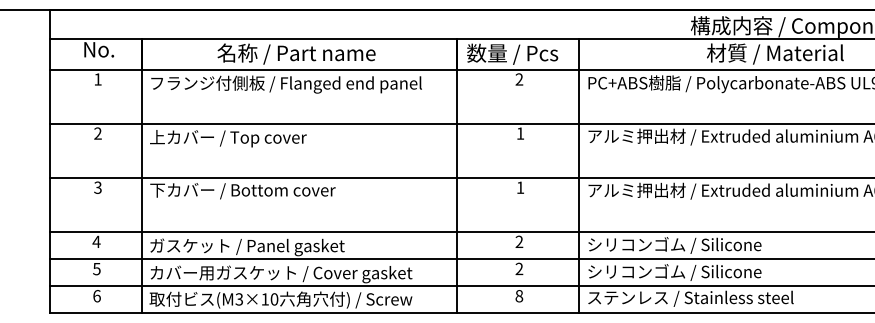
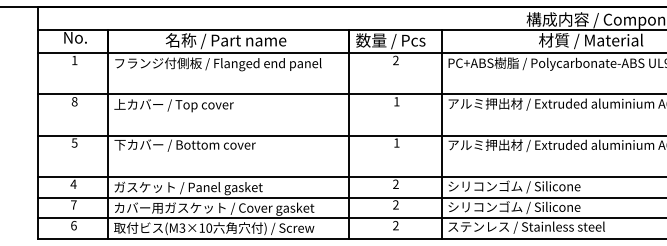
text: (97, 133) -> (74, 101), 2 -> 8
text: (97, 187) -> (74, 142), 3 -> 5
text: (96, 268) -> (73, 204), 5 -> 7
text: (518, 295) -> (395, 225), 8 -> 2

